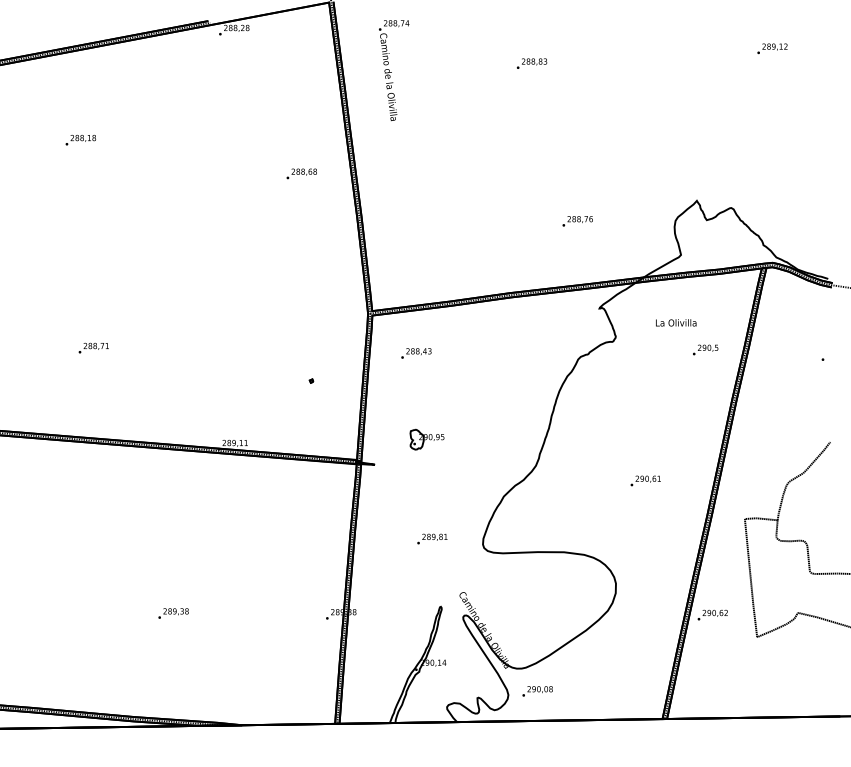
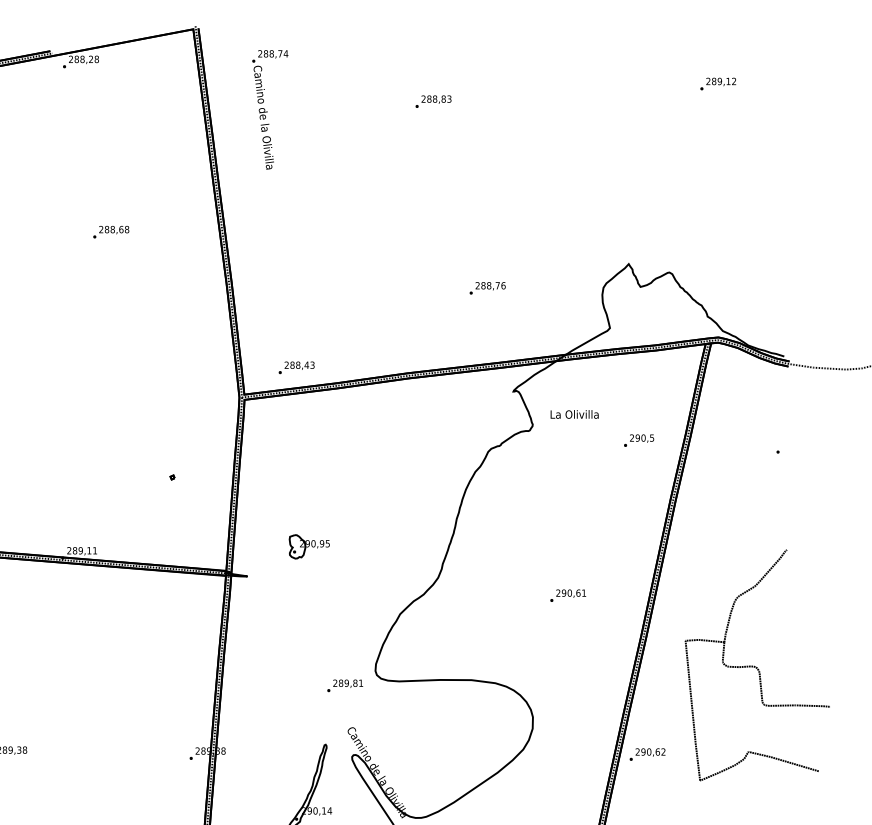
text: (301, 173) -> (110, 231), moved
text: (676, 322) -> (575, 414), moved
text: (416, 353) -> (296, 367), moved
text: (432, 538) -> (345, 685), moved

